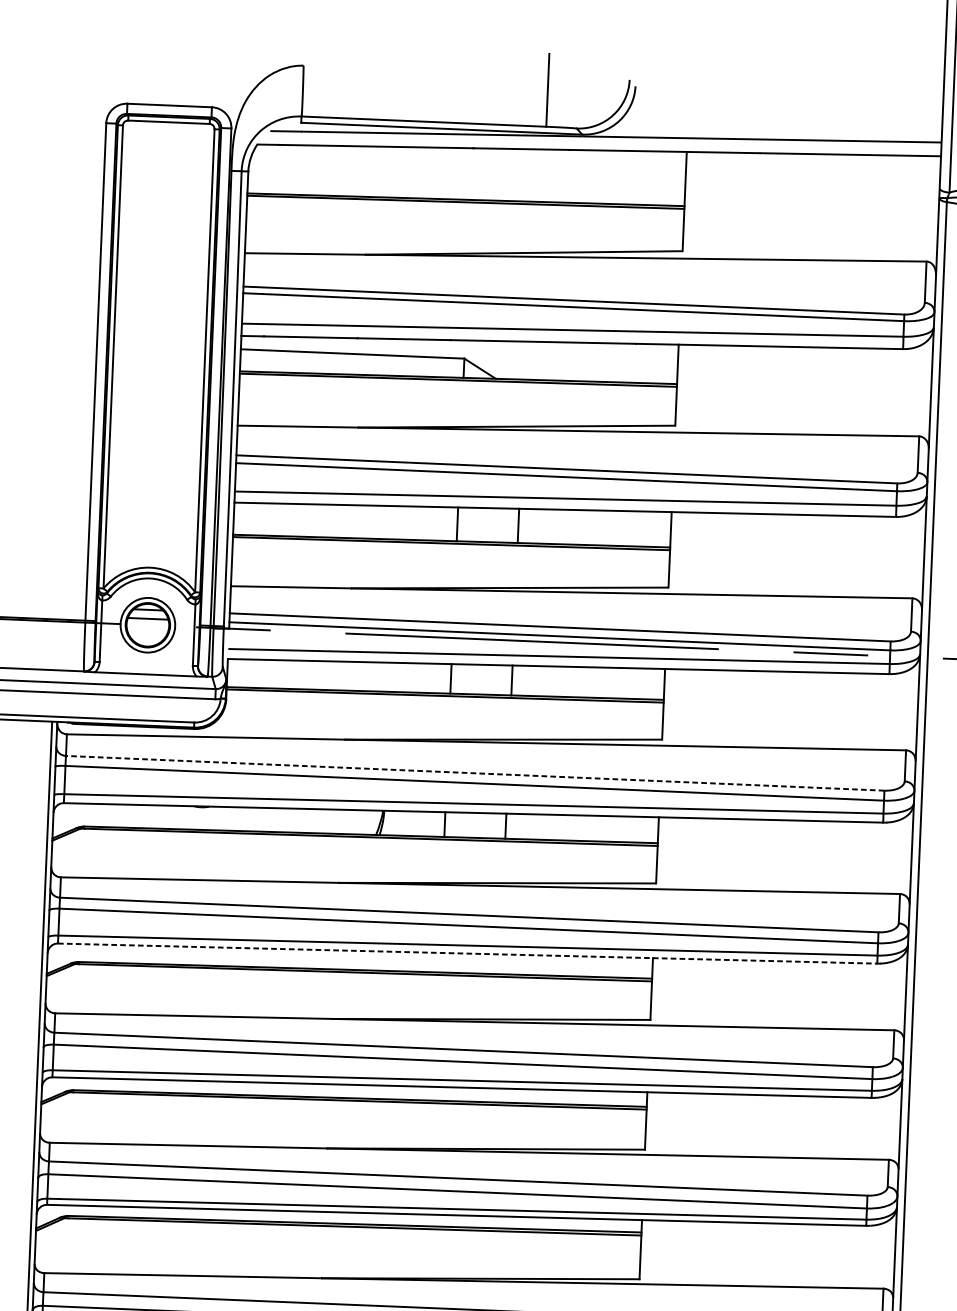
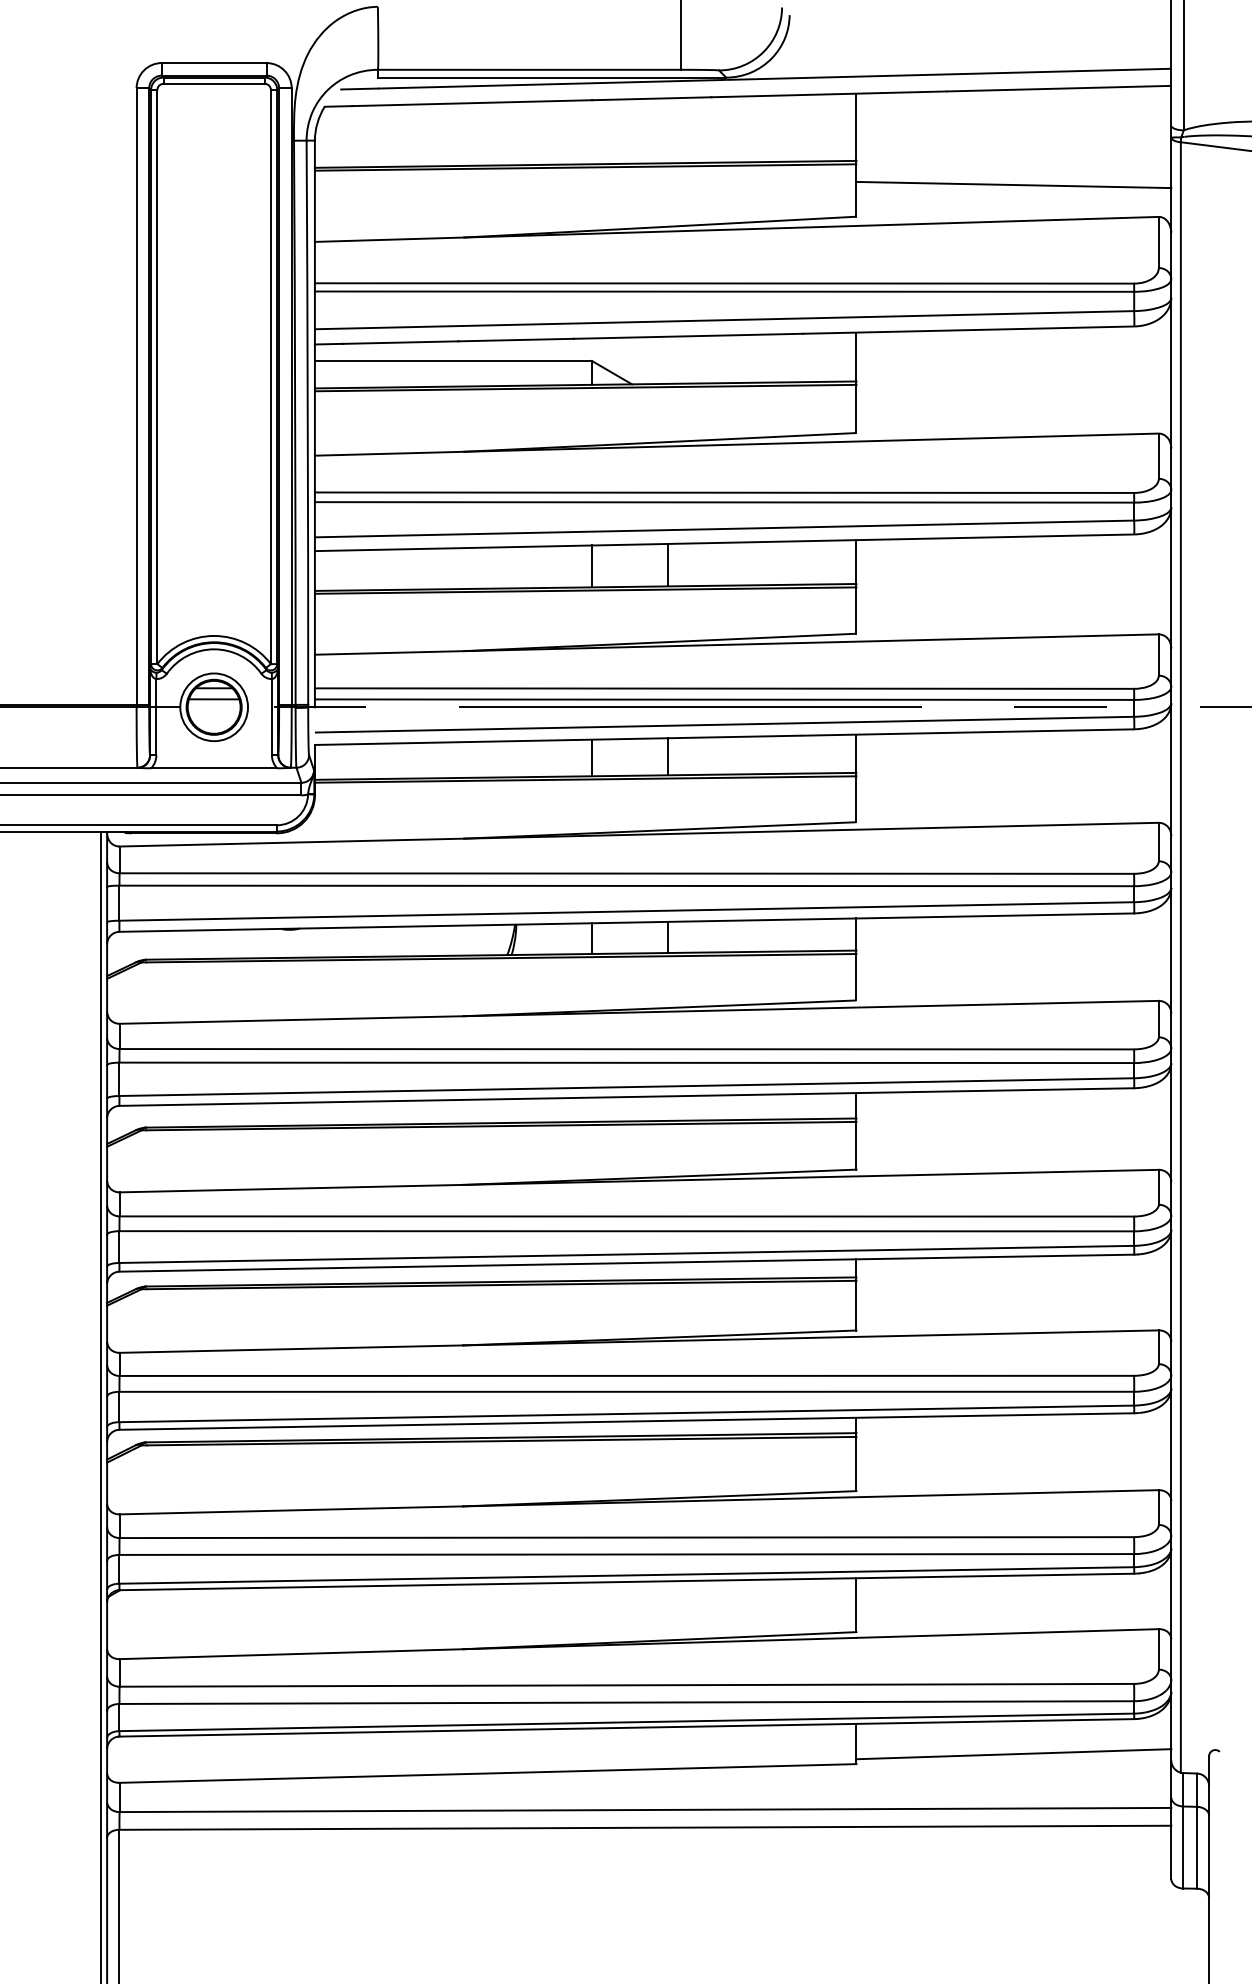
line: (810, 230) -> (1013, 184), added
line: (474, 773) -> (626, 873), dashed -> solid
line: (468, 953) -> (627, 1097), dashed -> solid

